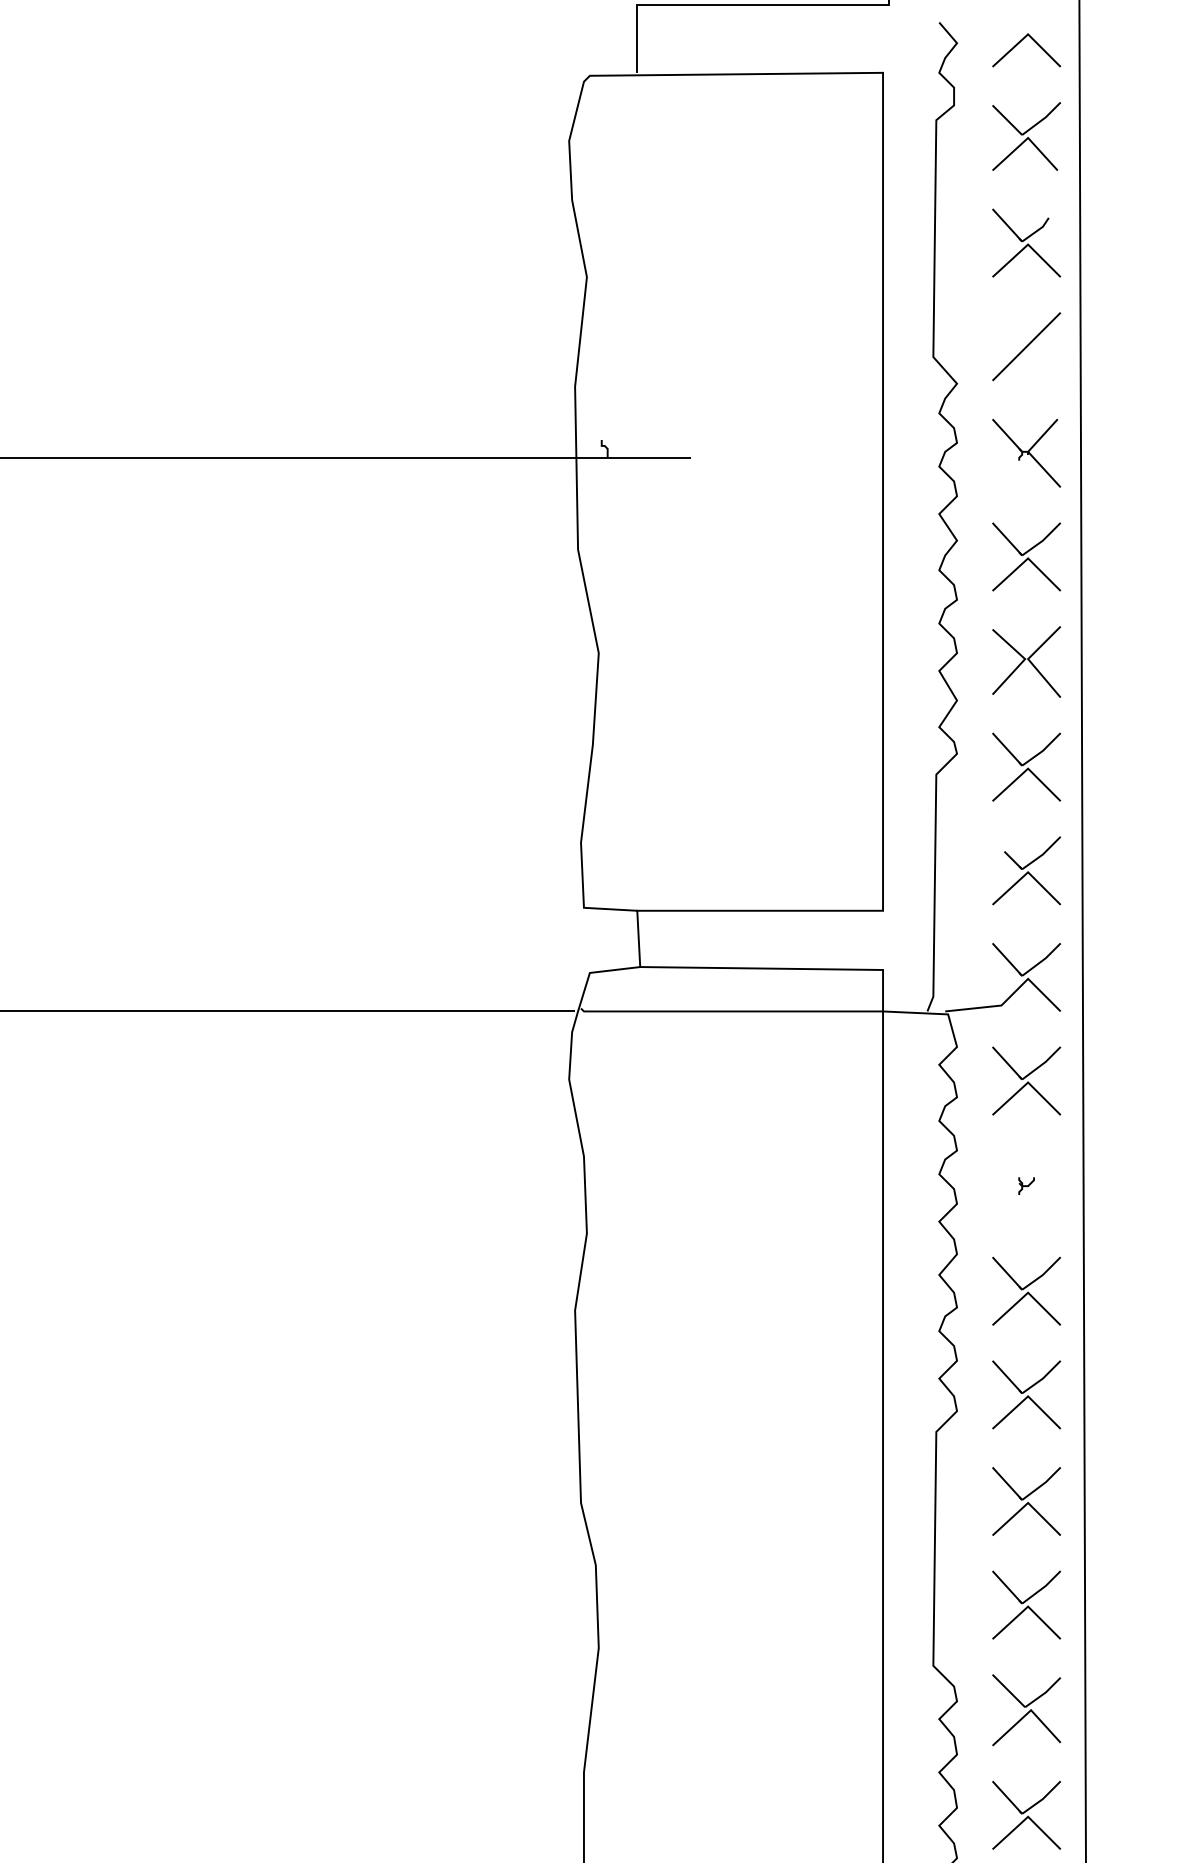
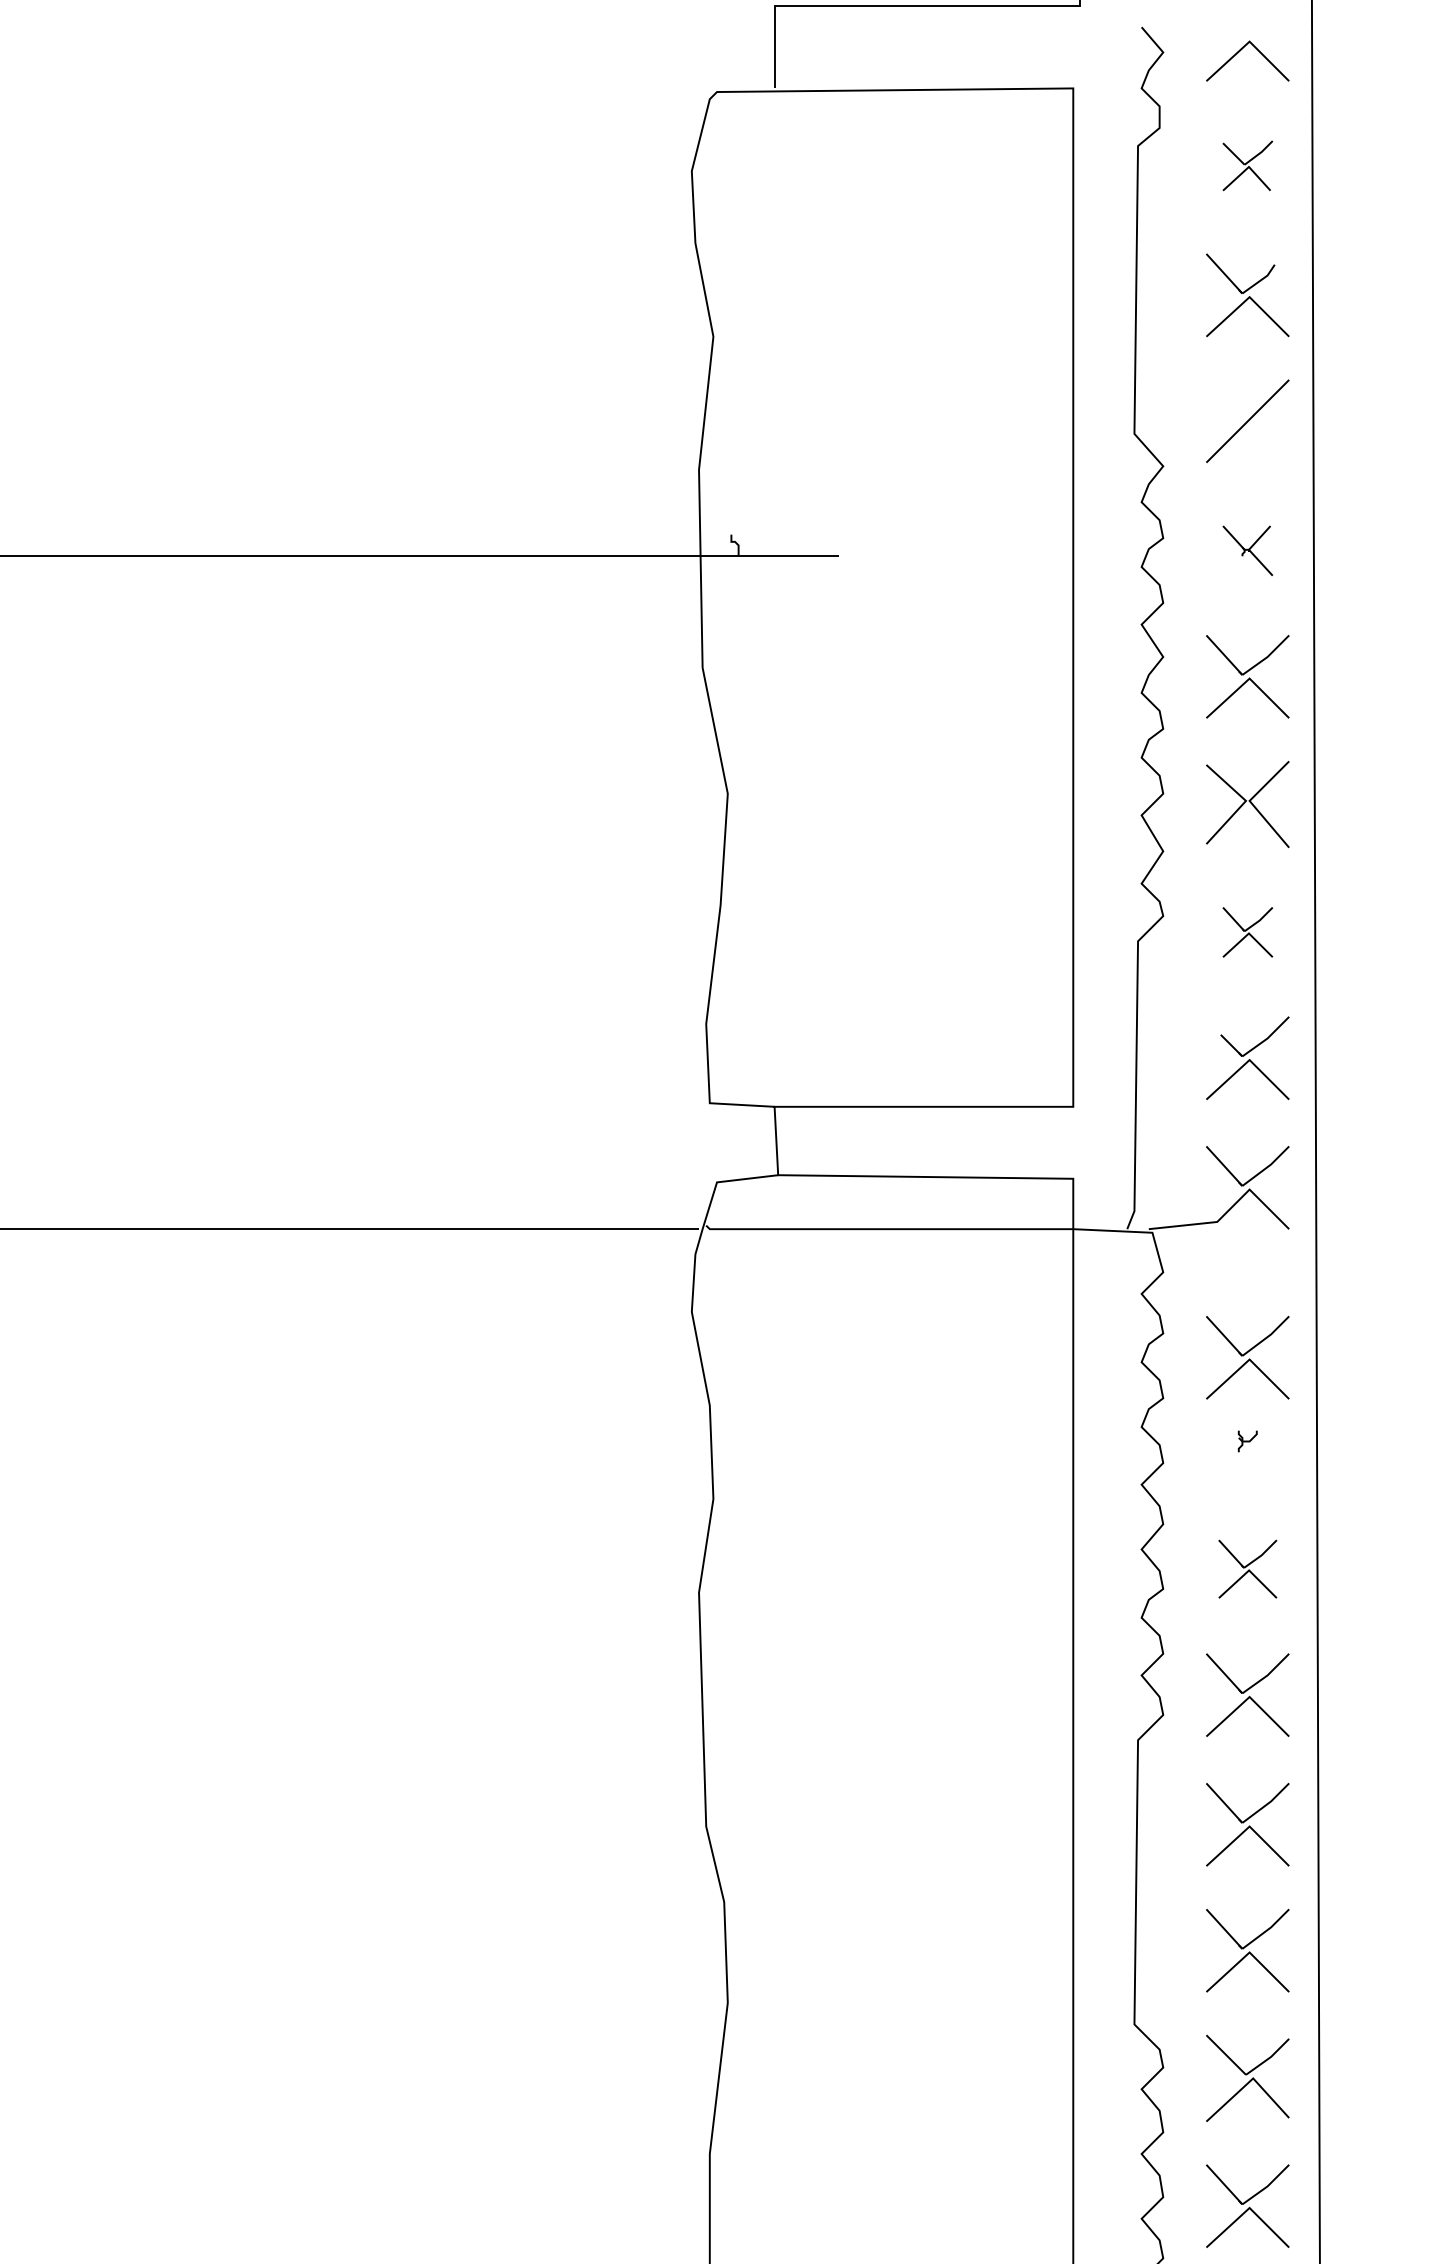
part: (1026, 136) -> (1247, 165), size x0.6
part: (1026, 453) -> (1247, 550), size x0.6
part: (1026, 767) -> (1247, 932), size x0.6
part: (1026, 1080) -> (1247, 1357), moved
part: (1026, 1290) -> (1247, 1568), size x0.7

